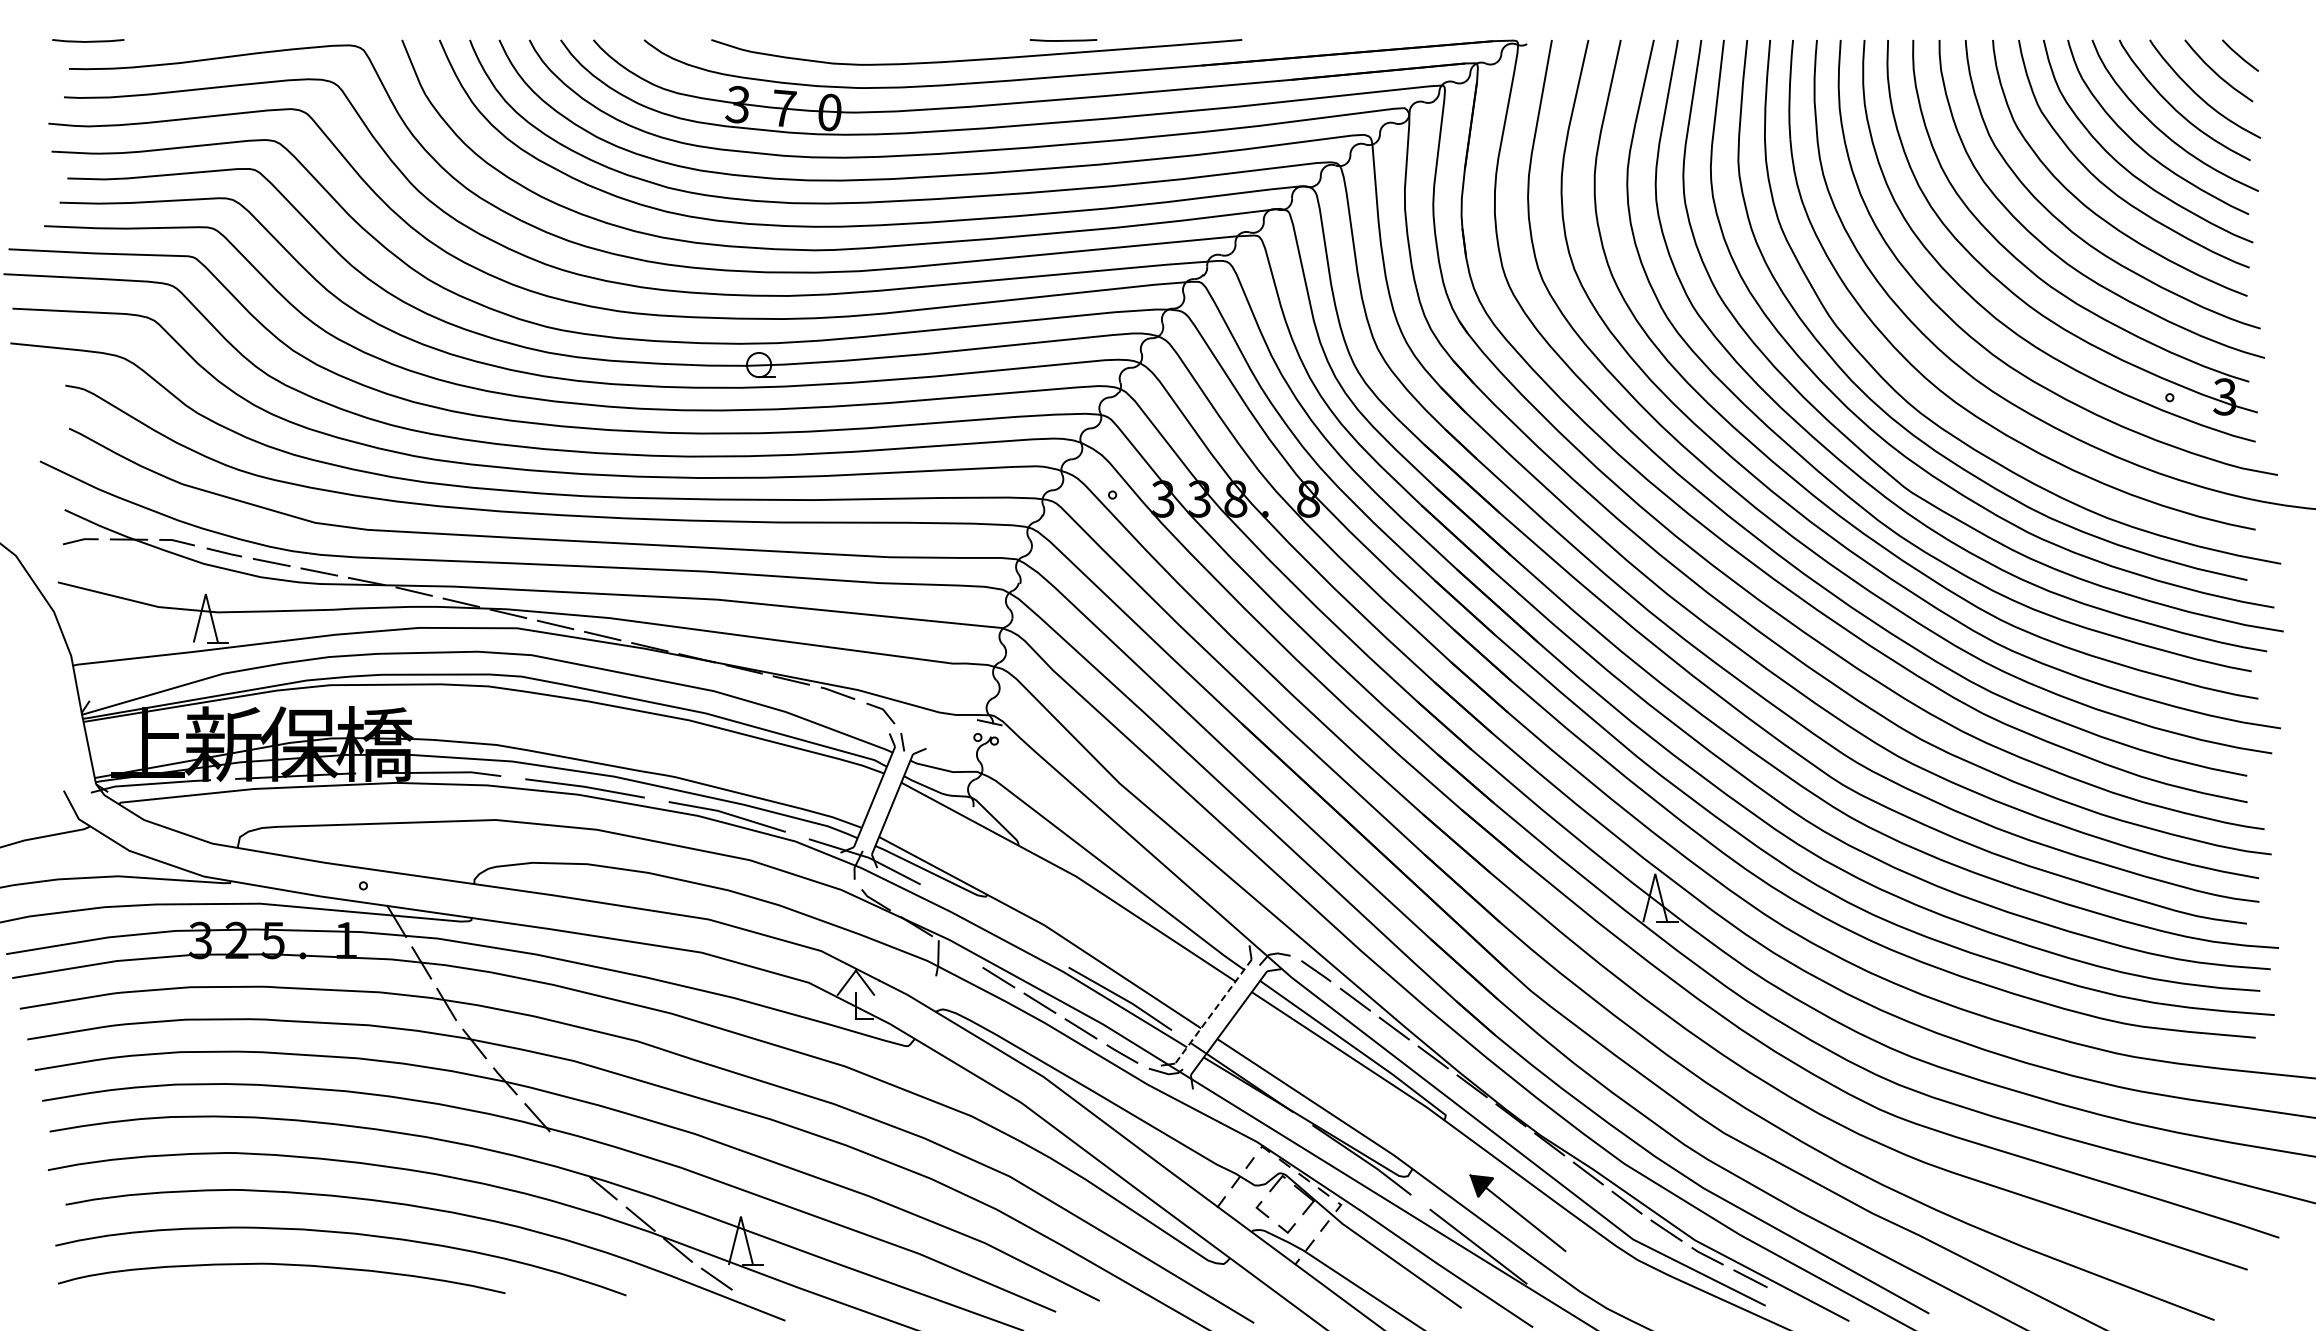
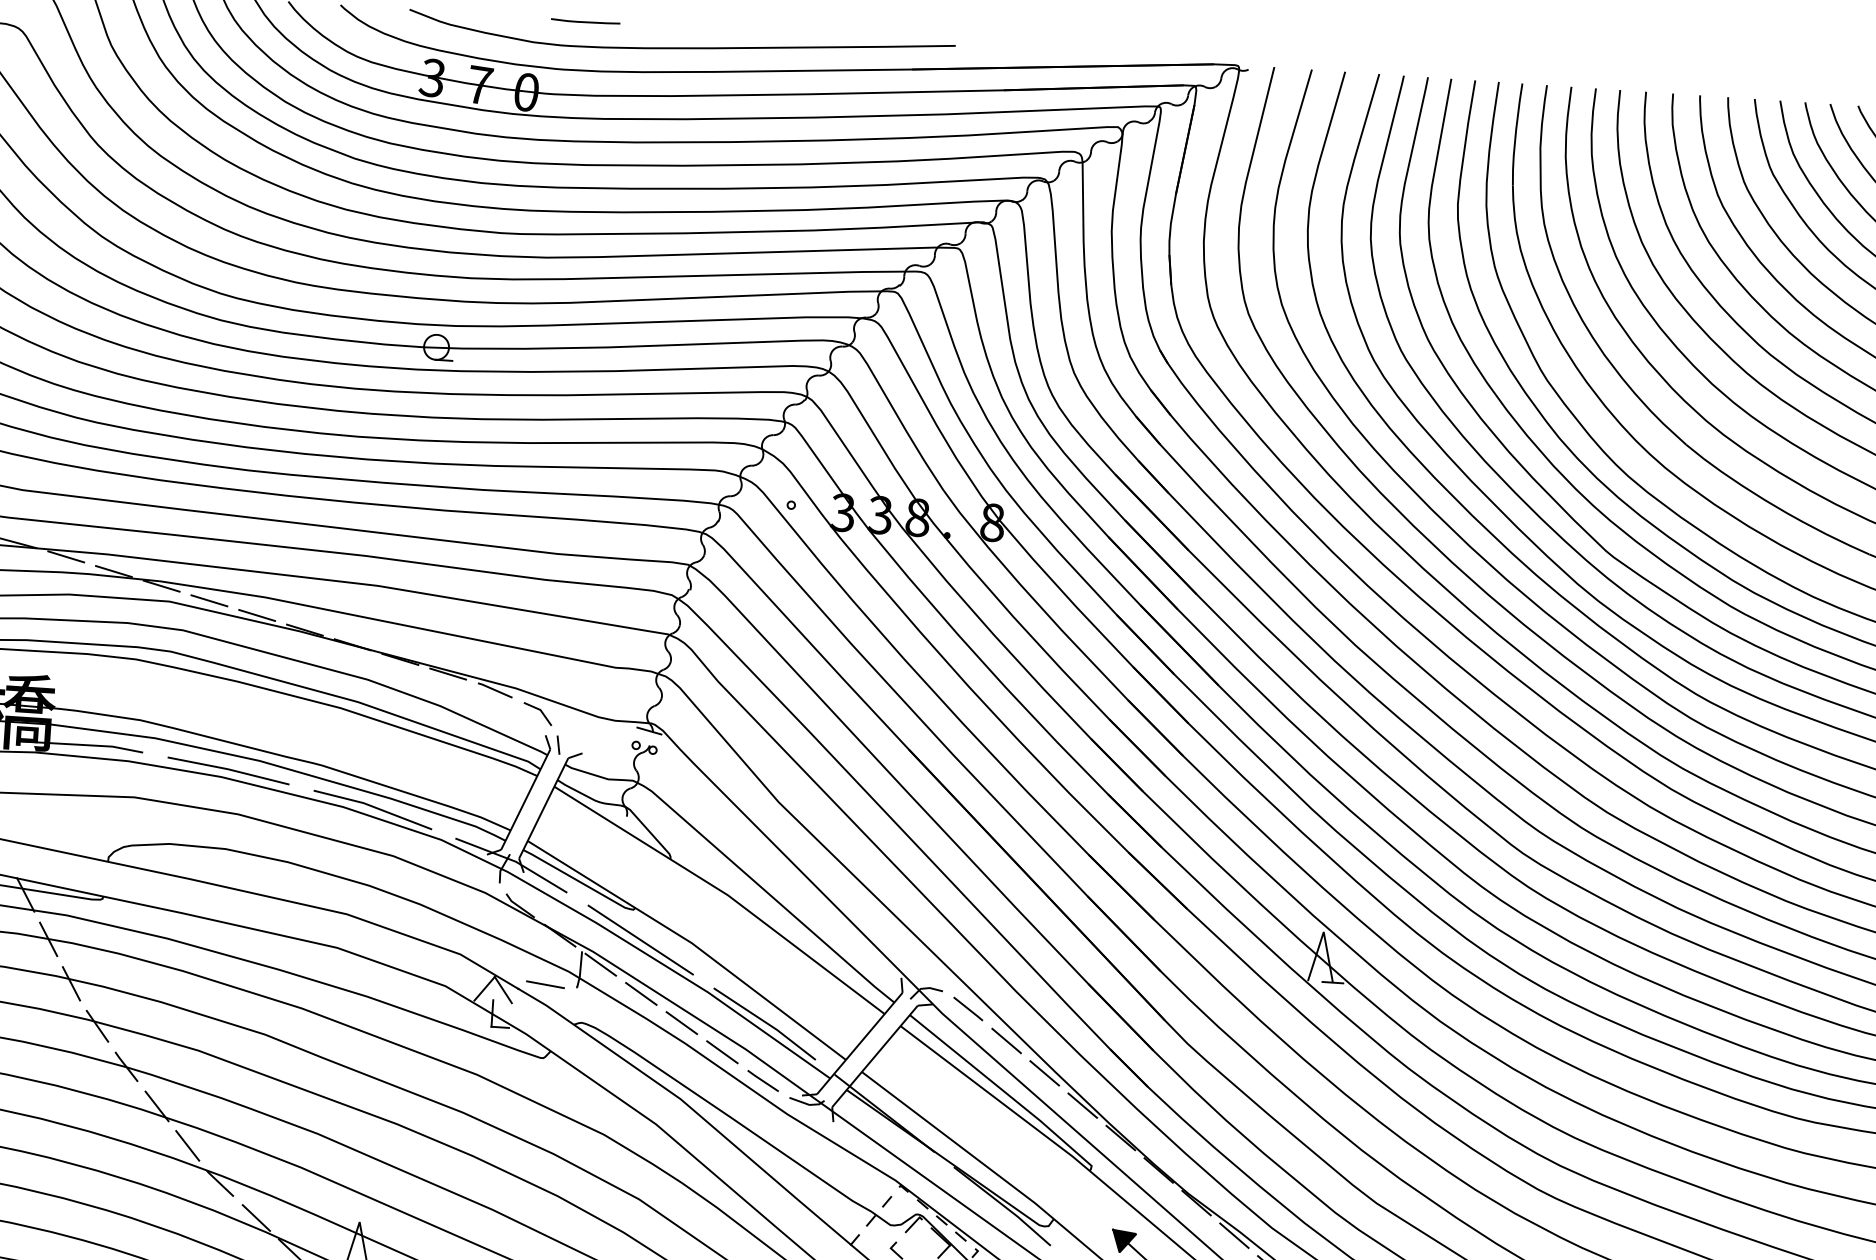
line: (1063, 40) -> (585, 21), moved
line: (994, 925) -> (640, 939), added
line: (957, 951) -> (600, 964), added
line: (905, 974) -> (545, 984), added
line: (1213, 1012) -> (859, 1044), dashed -> solid
line: (569, 1153) -> (187, 1145), added

